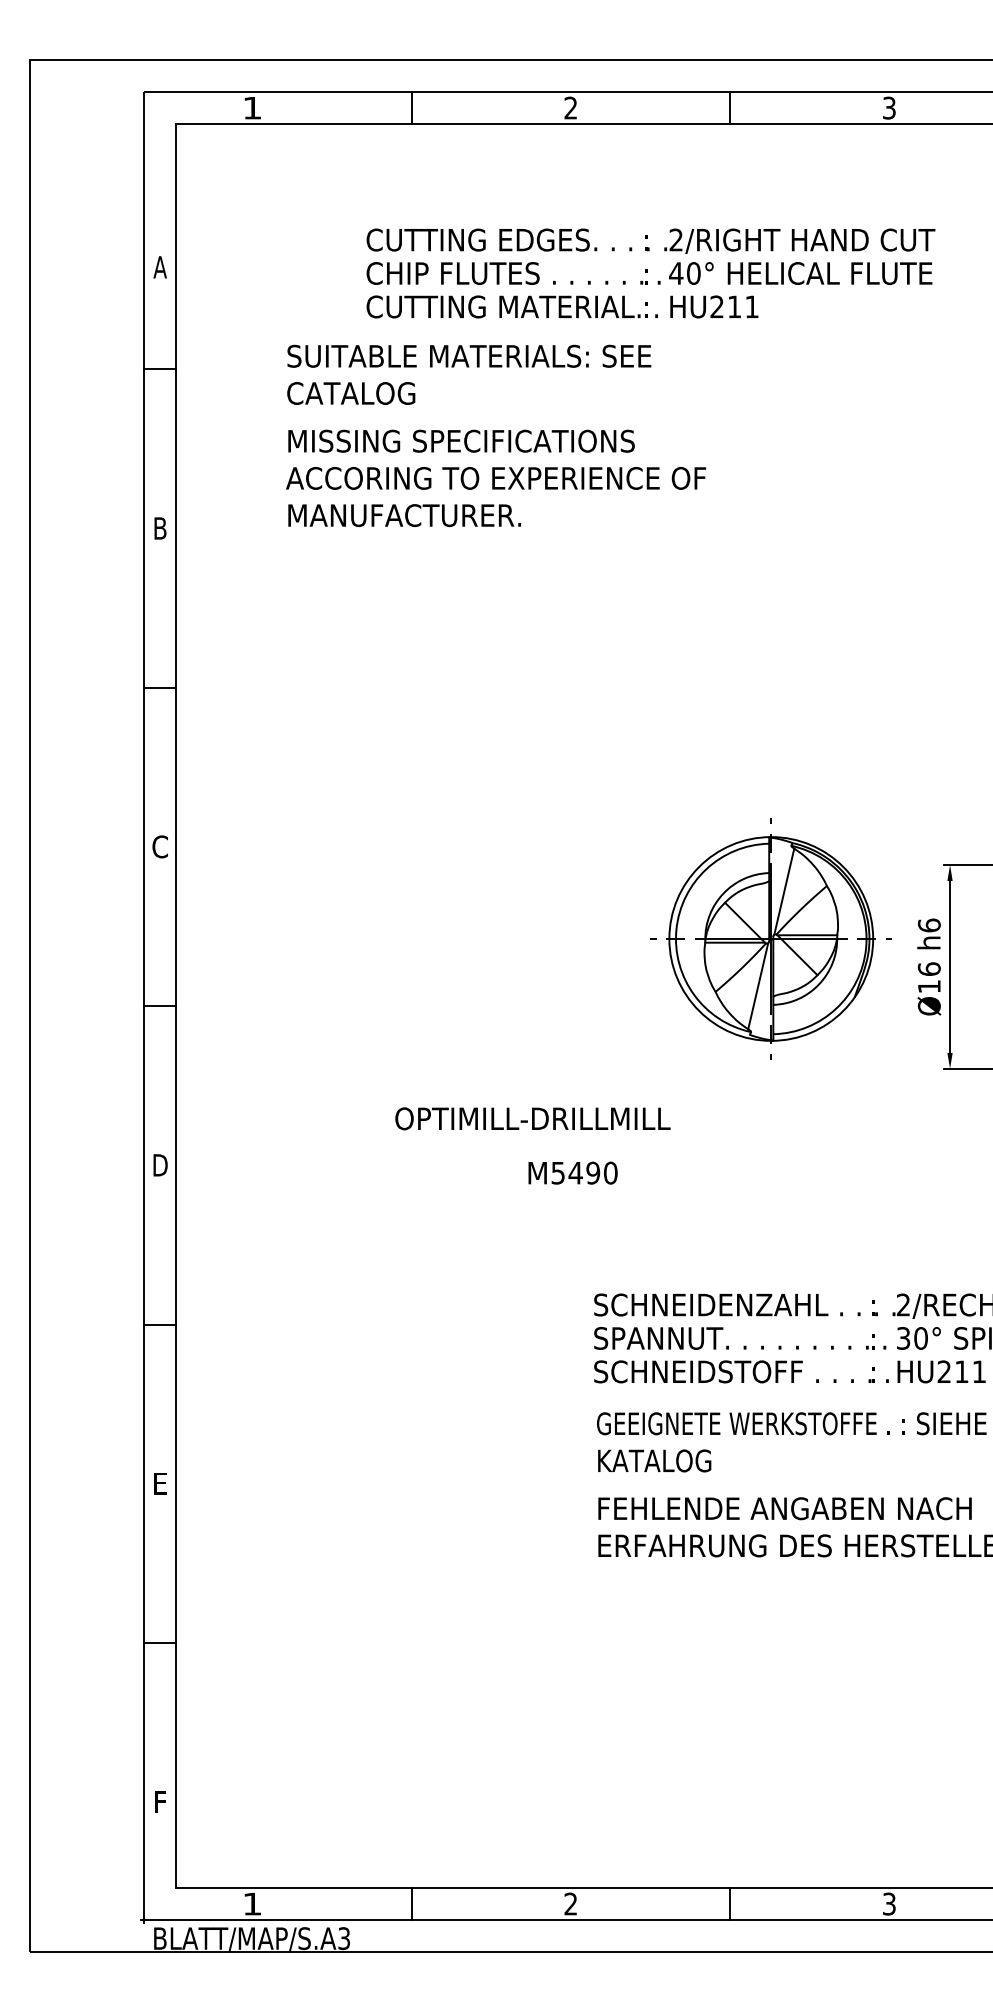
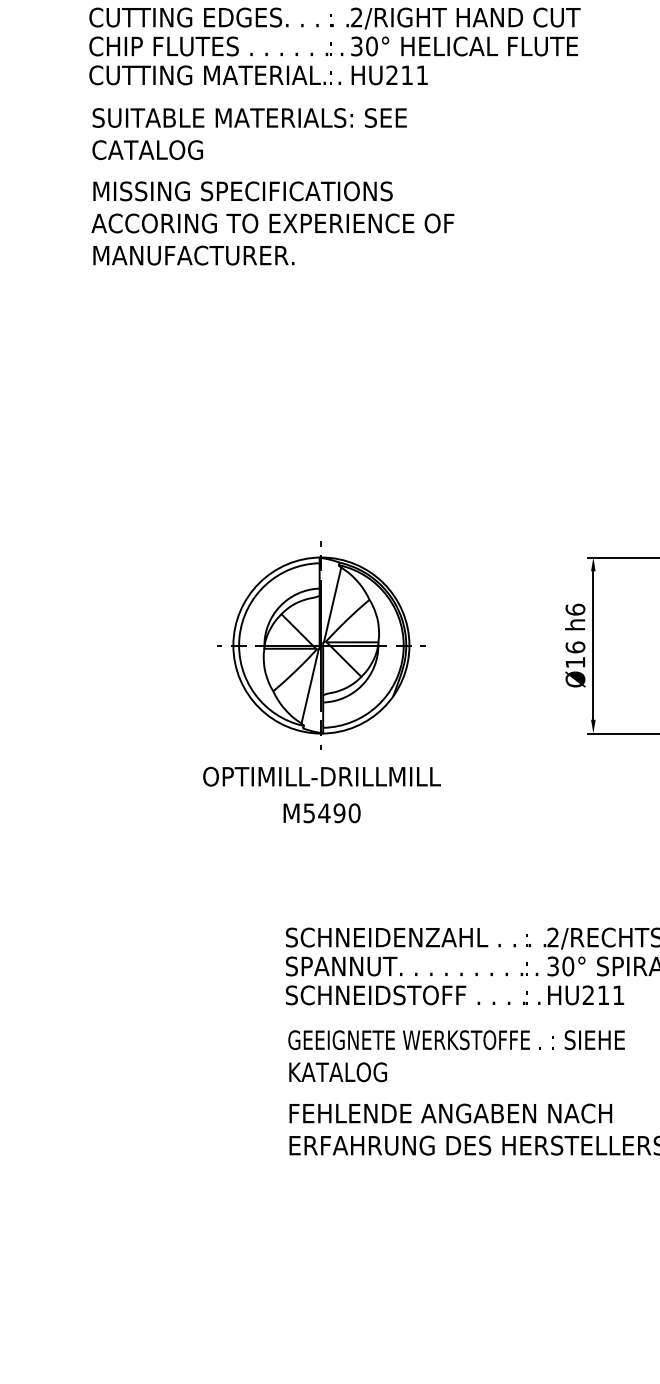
text: (676, 273) -> (357, 46), 40° -> 30°
text: (495, 435) -> (272, 186), moved
part: (770, 938) -> (320, 645), moved
text: (532, 1118) -> (321, 776), moved
text: (572, 1172) -> (321, 812), moved

